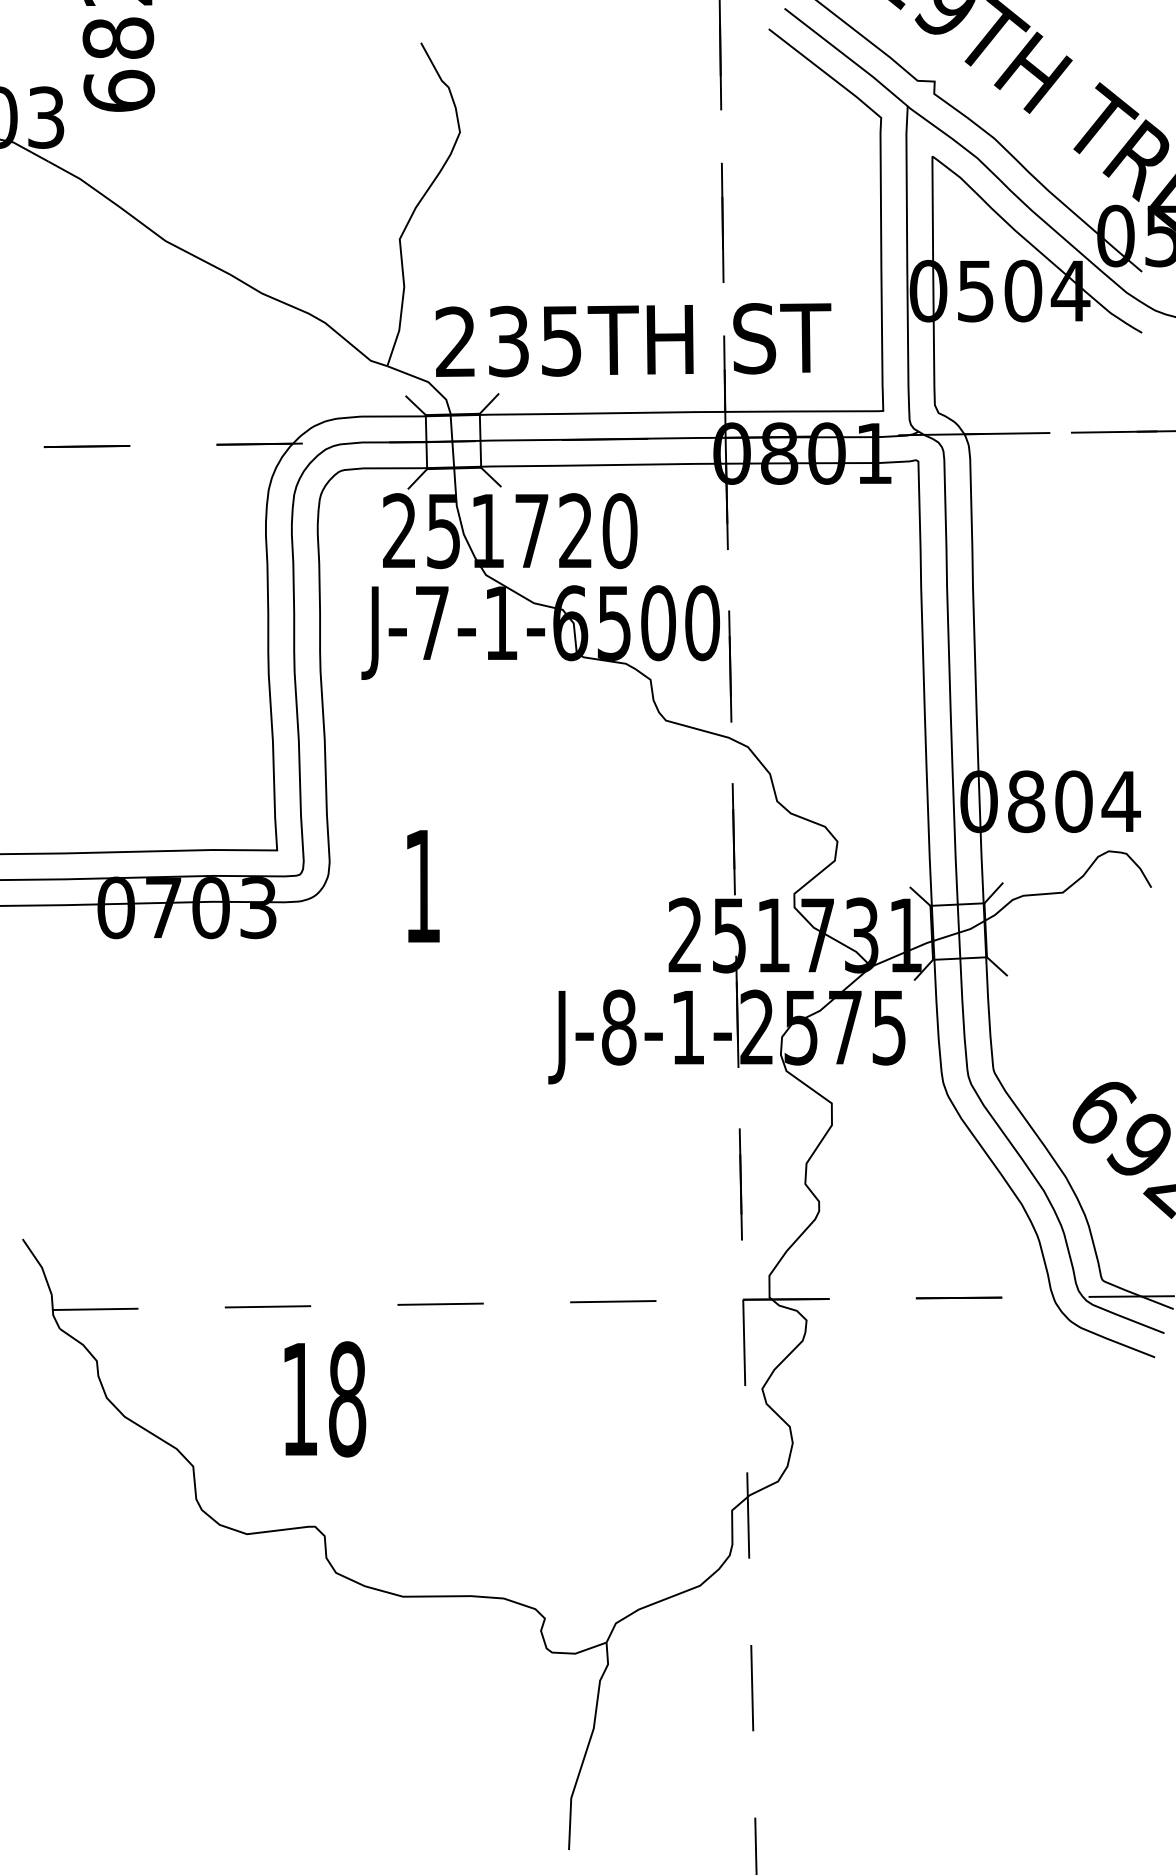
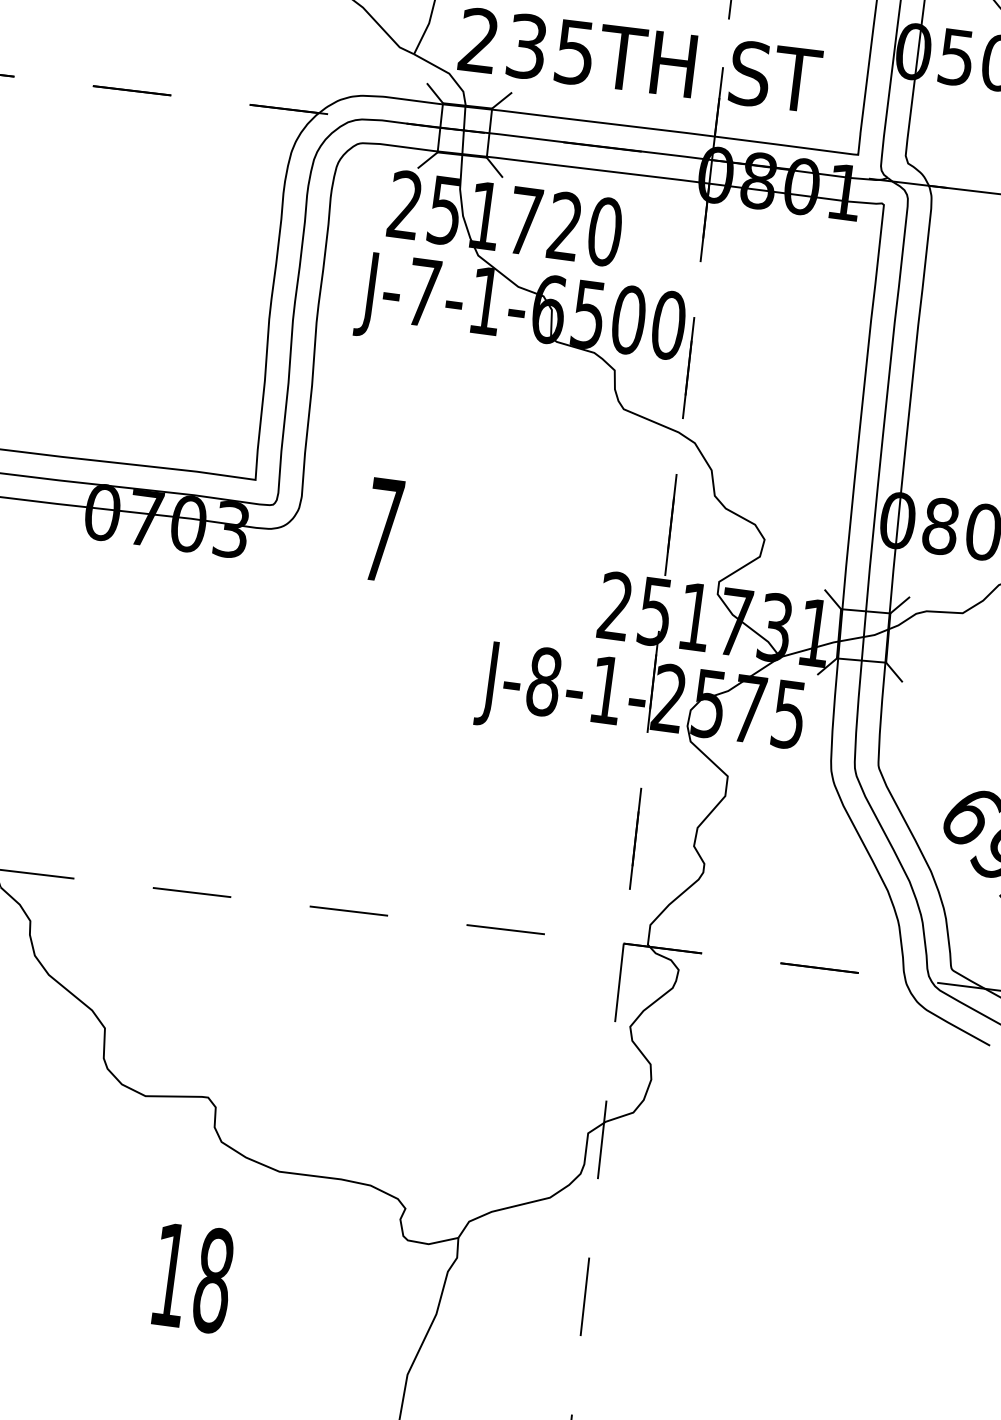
text: (422, 886) -> (382, 530), 1 -> 7
text: (325, 1399) -> (193, 1278), moved

